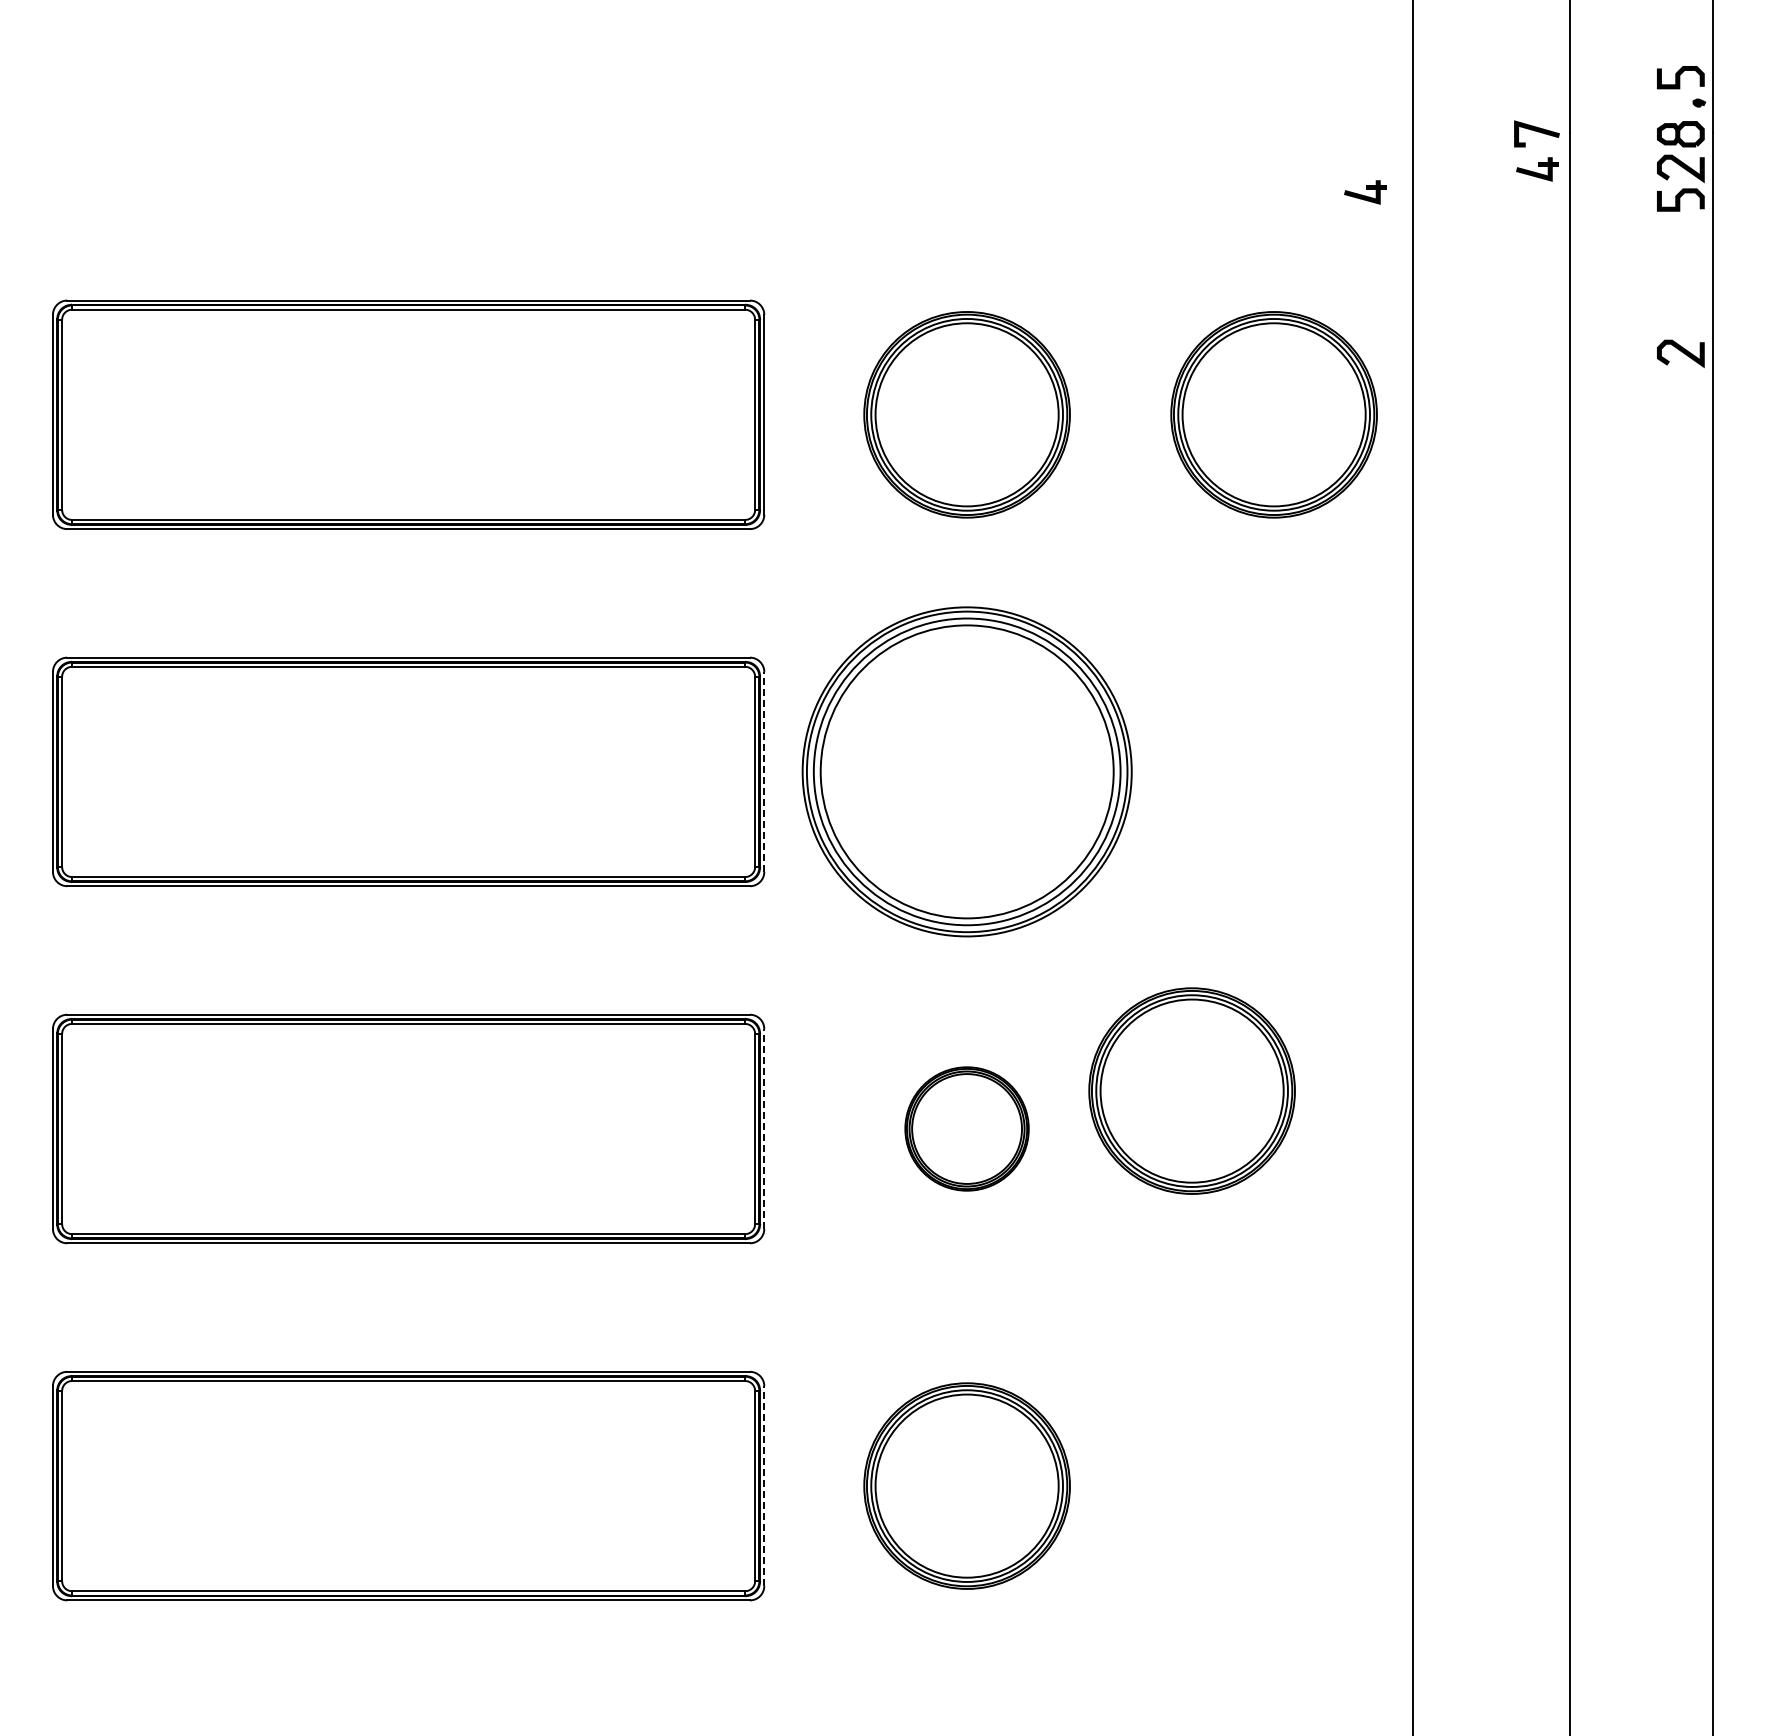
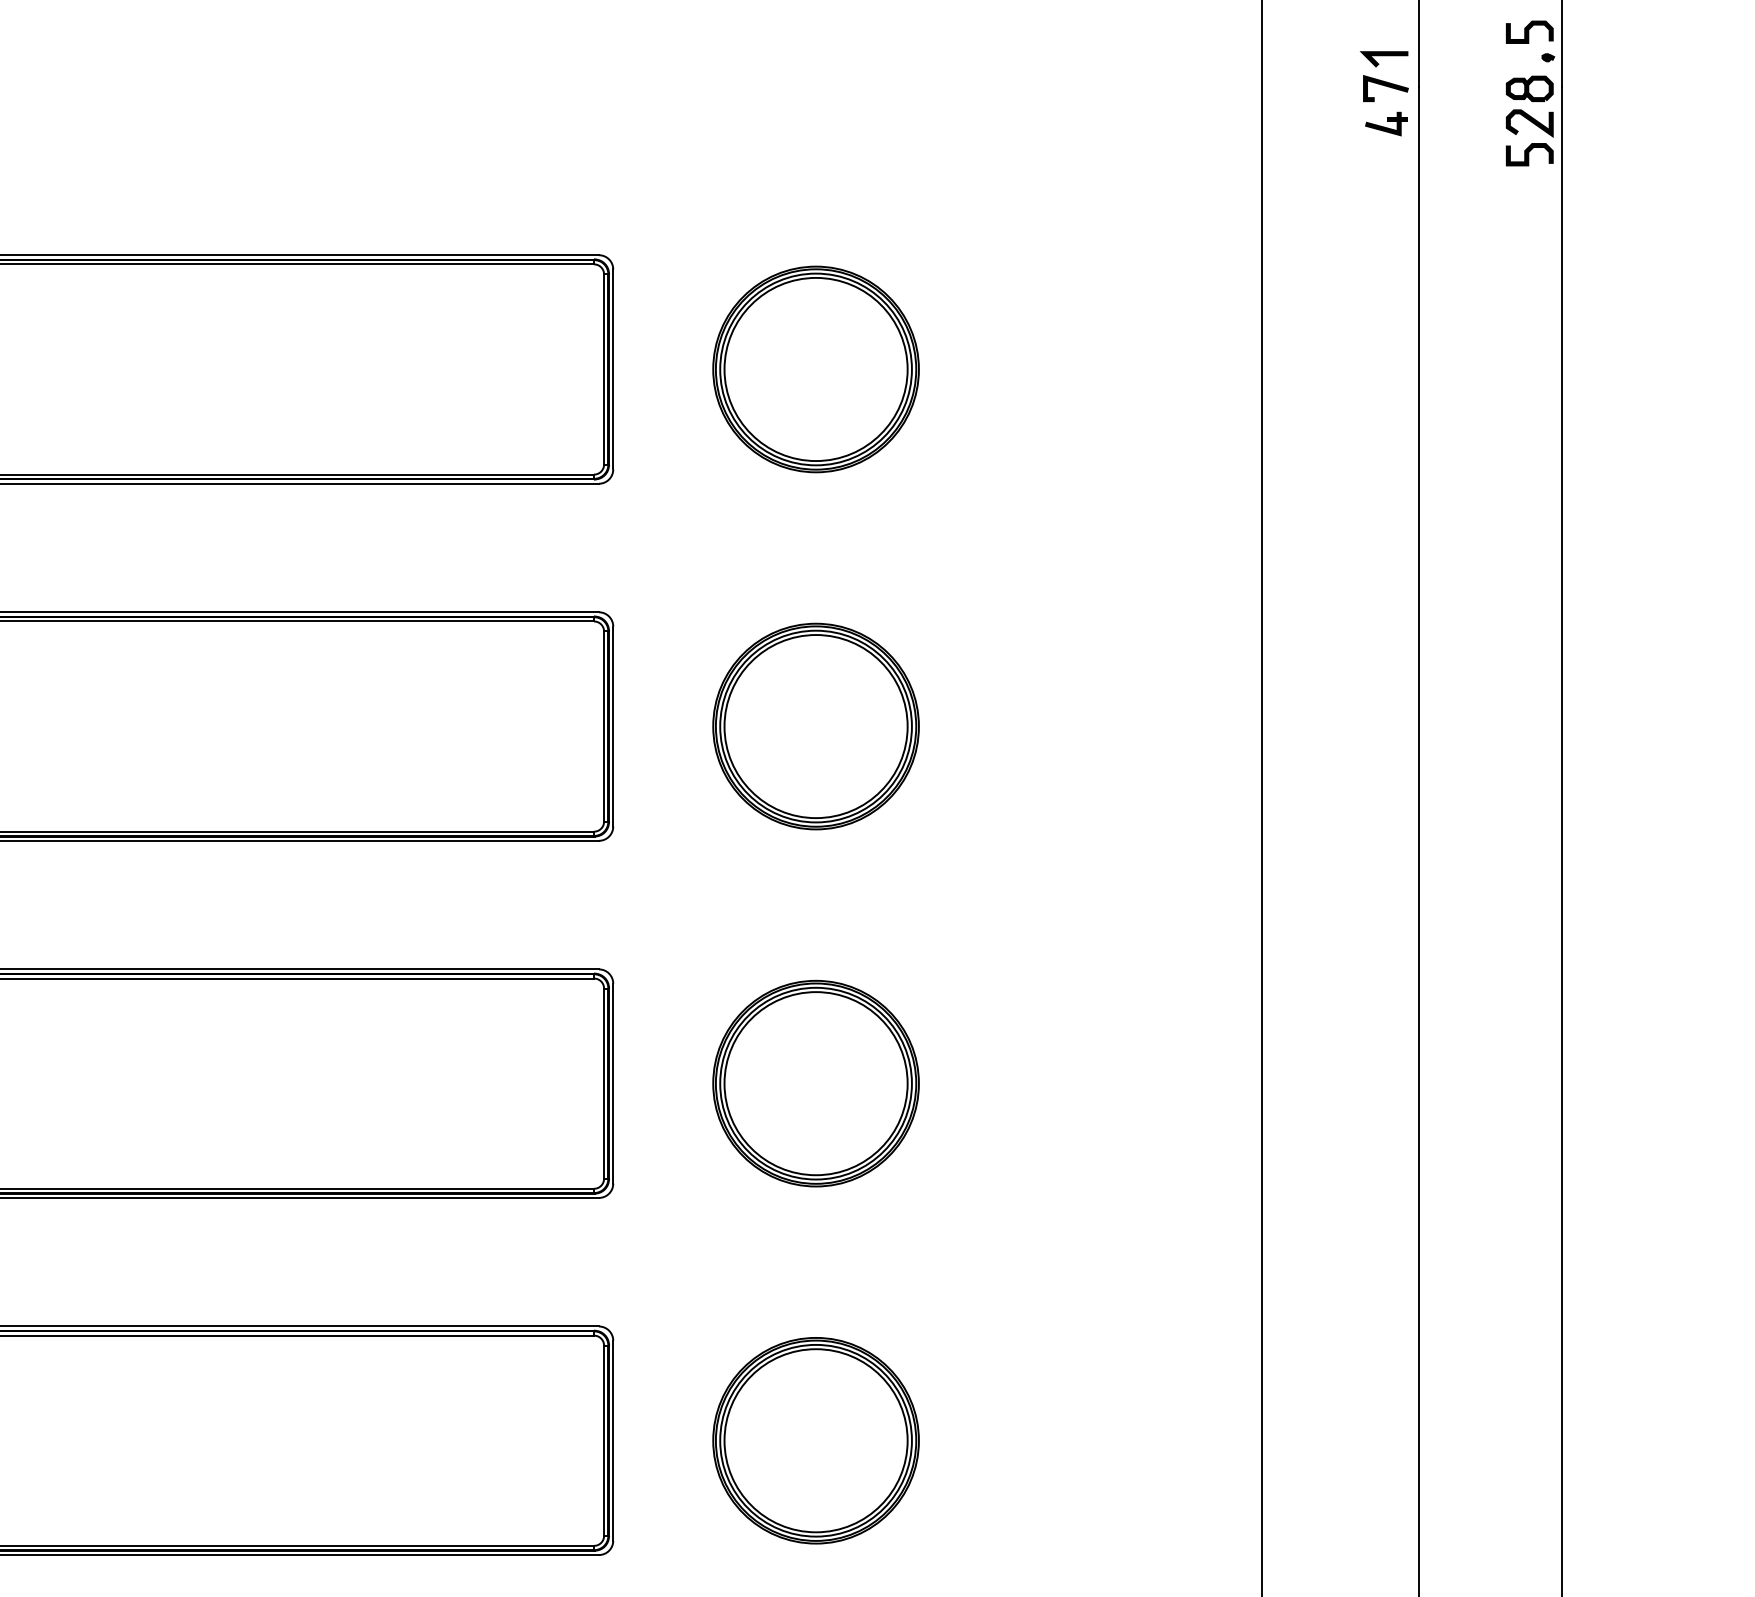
line: (1535, 101) -> (1384, 56), added
part: (1365, 192) -> (1214, 147), removed
curve: (1681, 352) -> (1530, 307), removed
part: (1273, 414) -> (1122, 369), removed
line: (764, 771) -> (613, 726), dashed -> solid
part: (966, 771) -> (815, 726), size x0.62
part: (1191, 1090) -> (1040, 1045), removed
part: (966, 1128) -> (815, 1083), size x1.67
line: (764, 1129) -> (613, 1084), dashed -> solid
line: (764, 1486) -> (613, 1441), dashed -> solid

